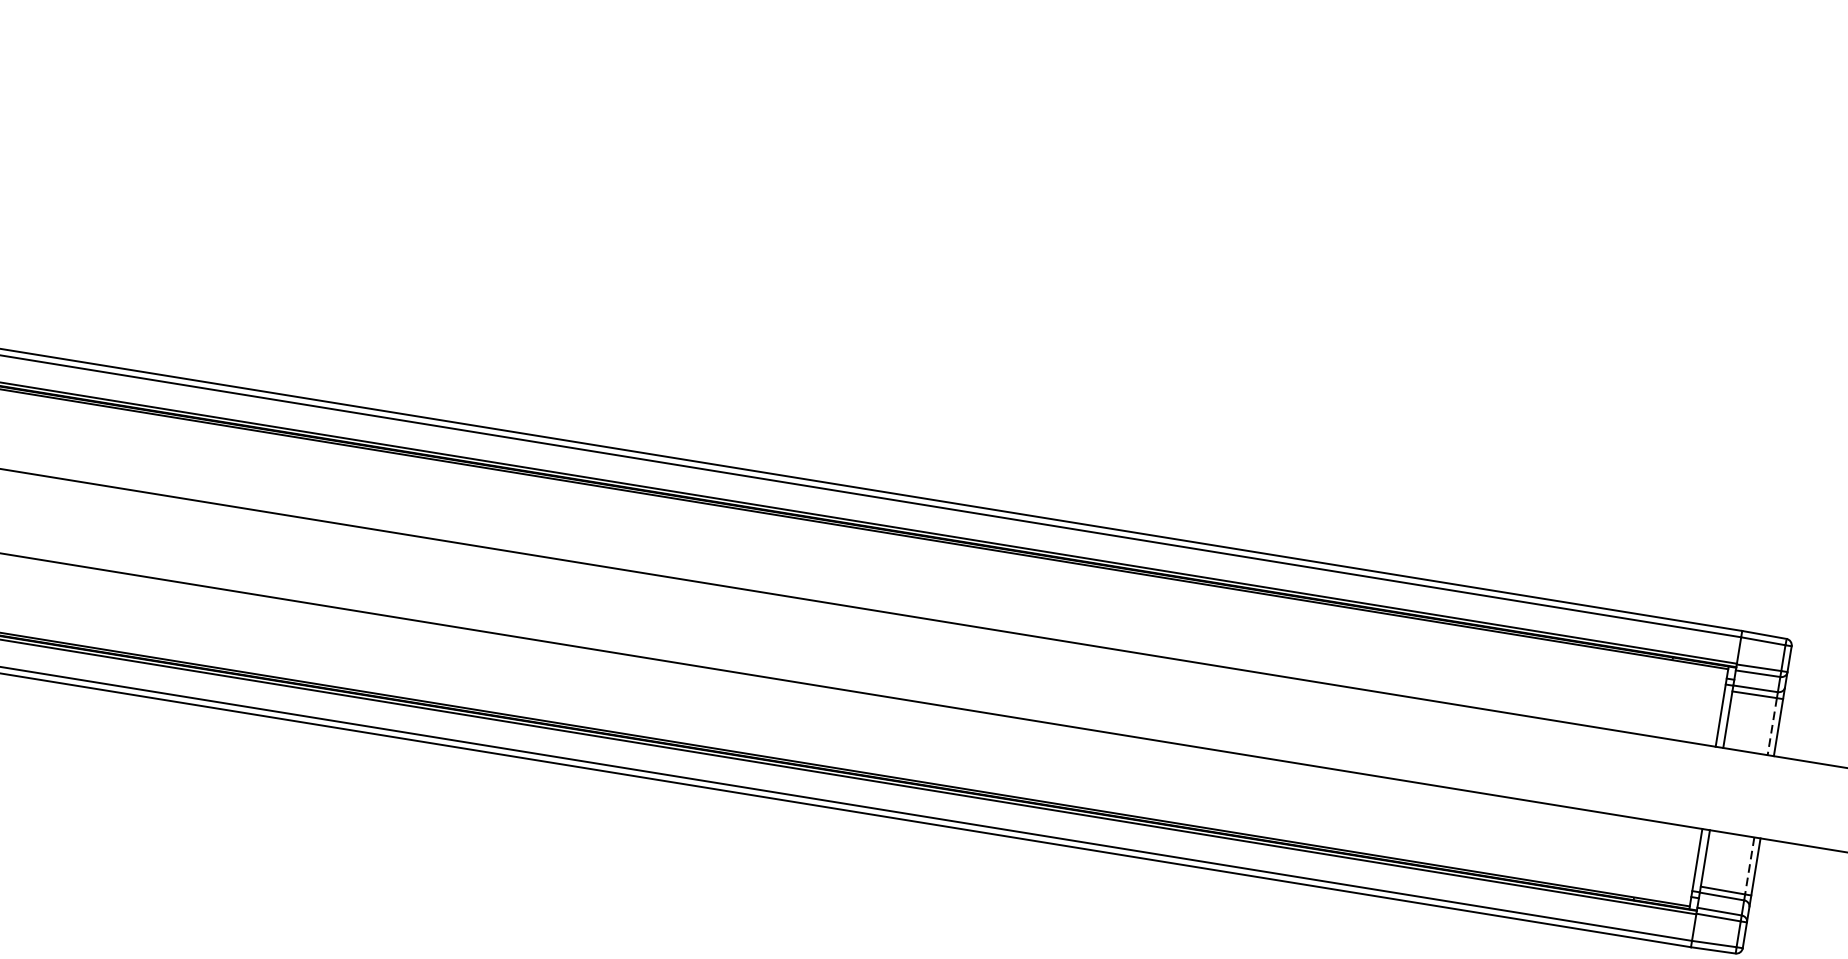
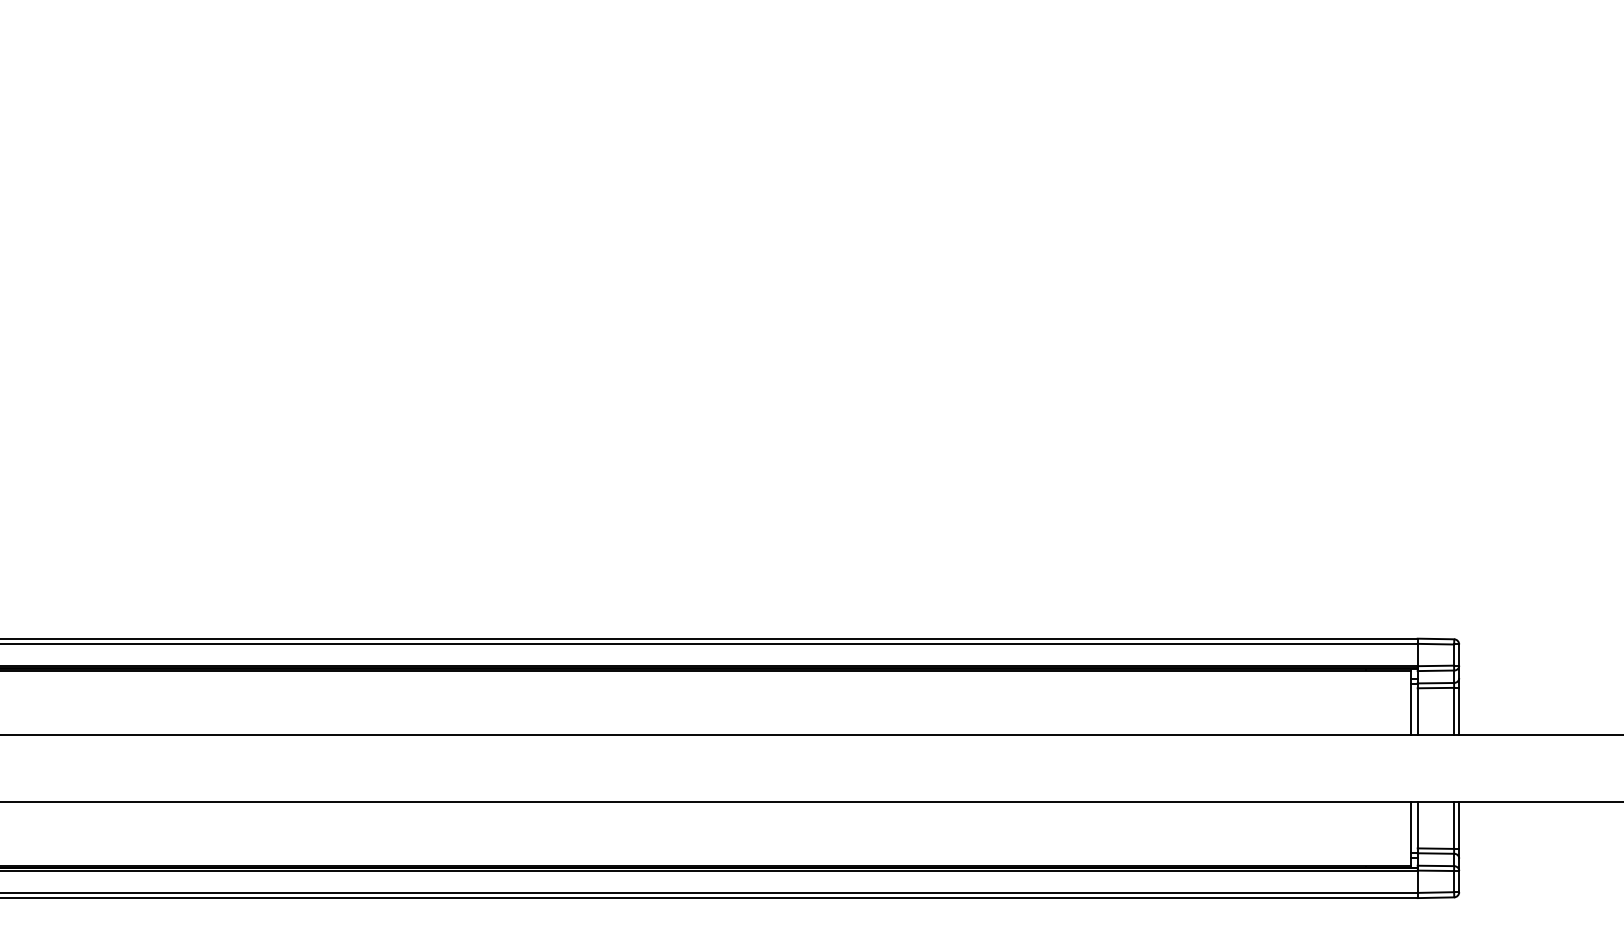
line: (1772, 727) -> (1454, 711), dashed -> solid
line: (1750, 867) -> (1454, 826), dashed -> solid

